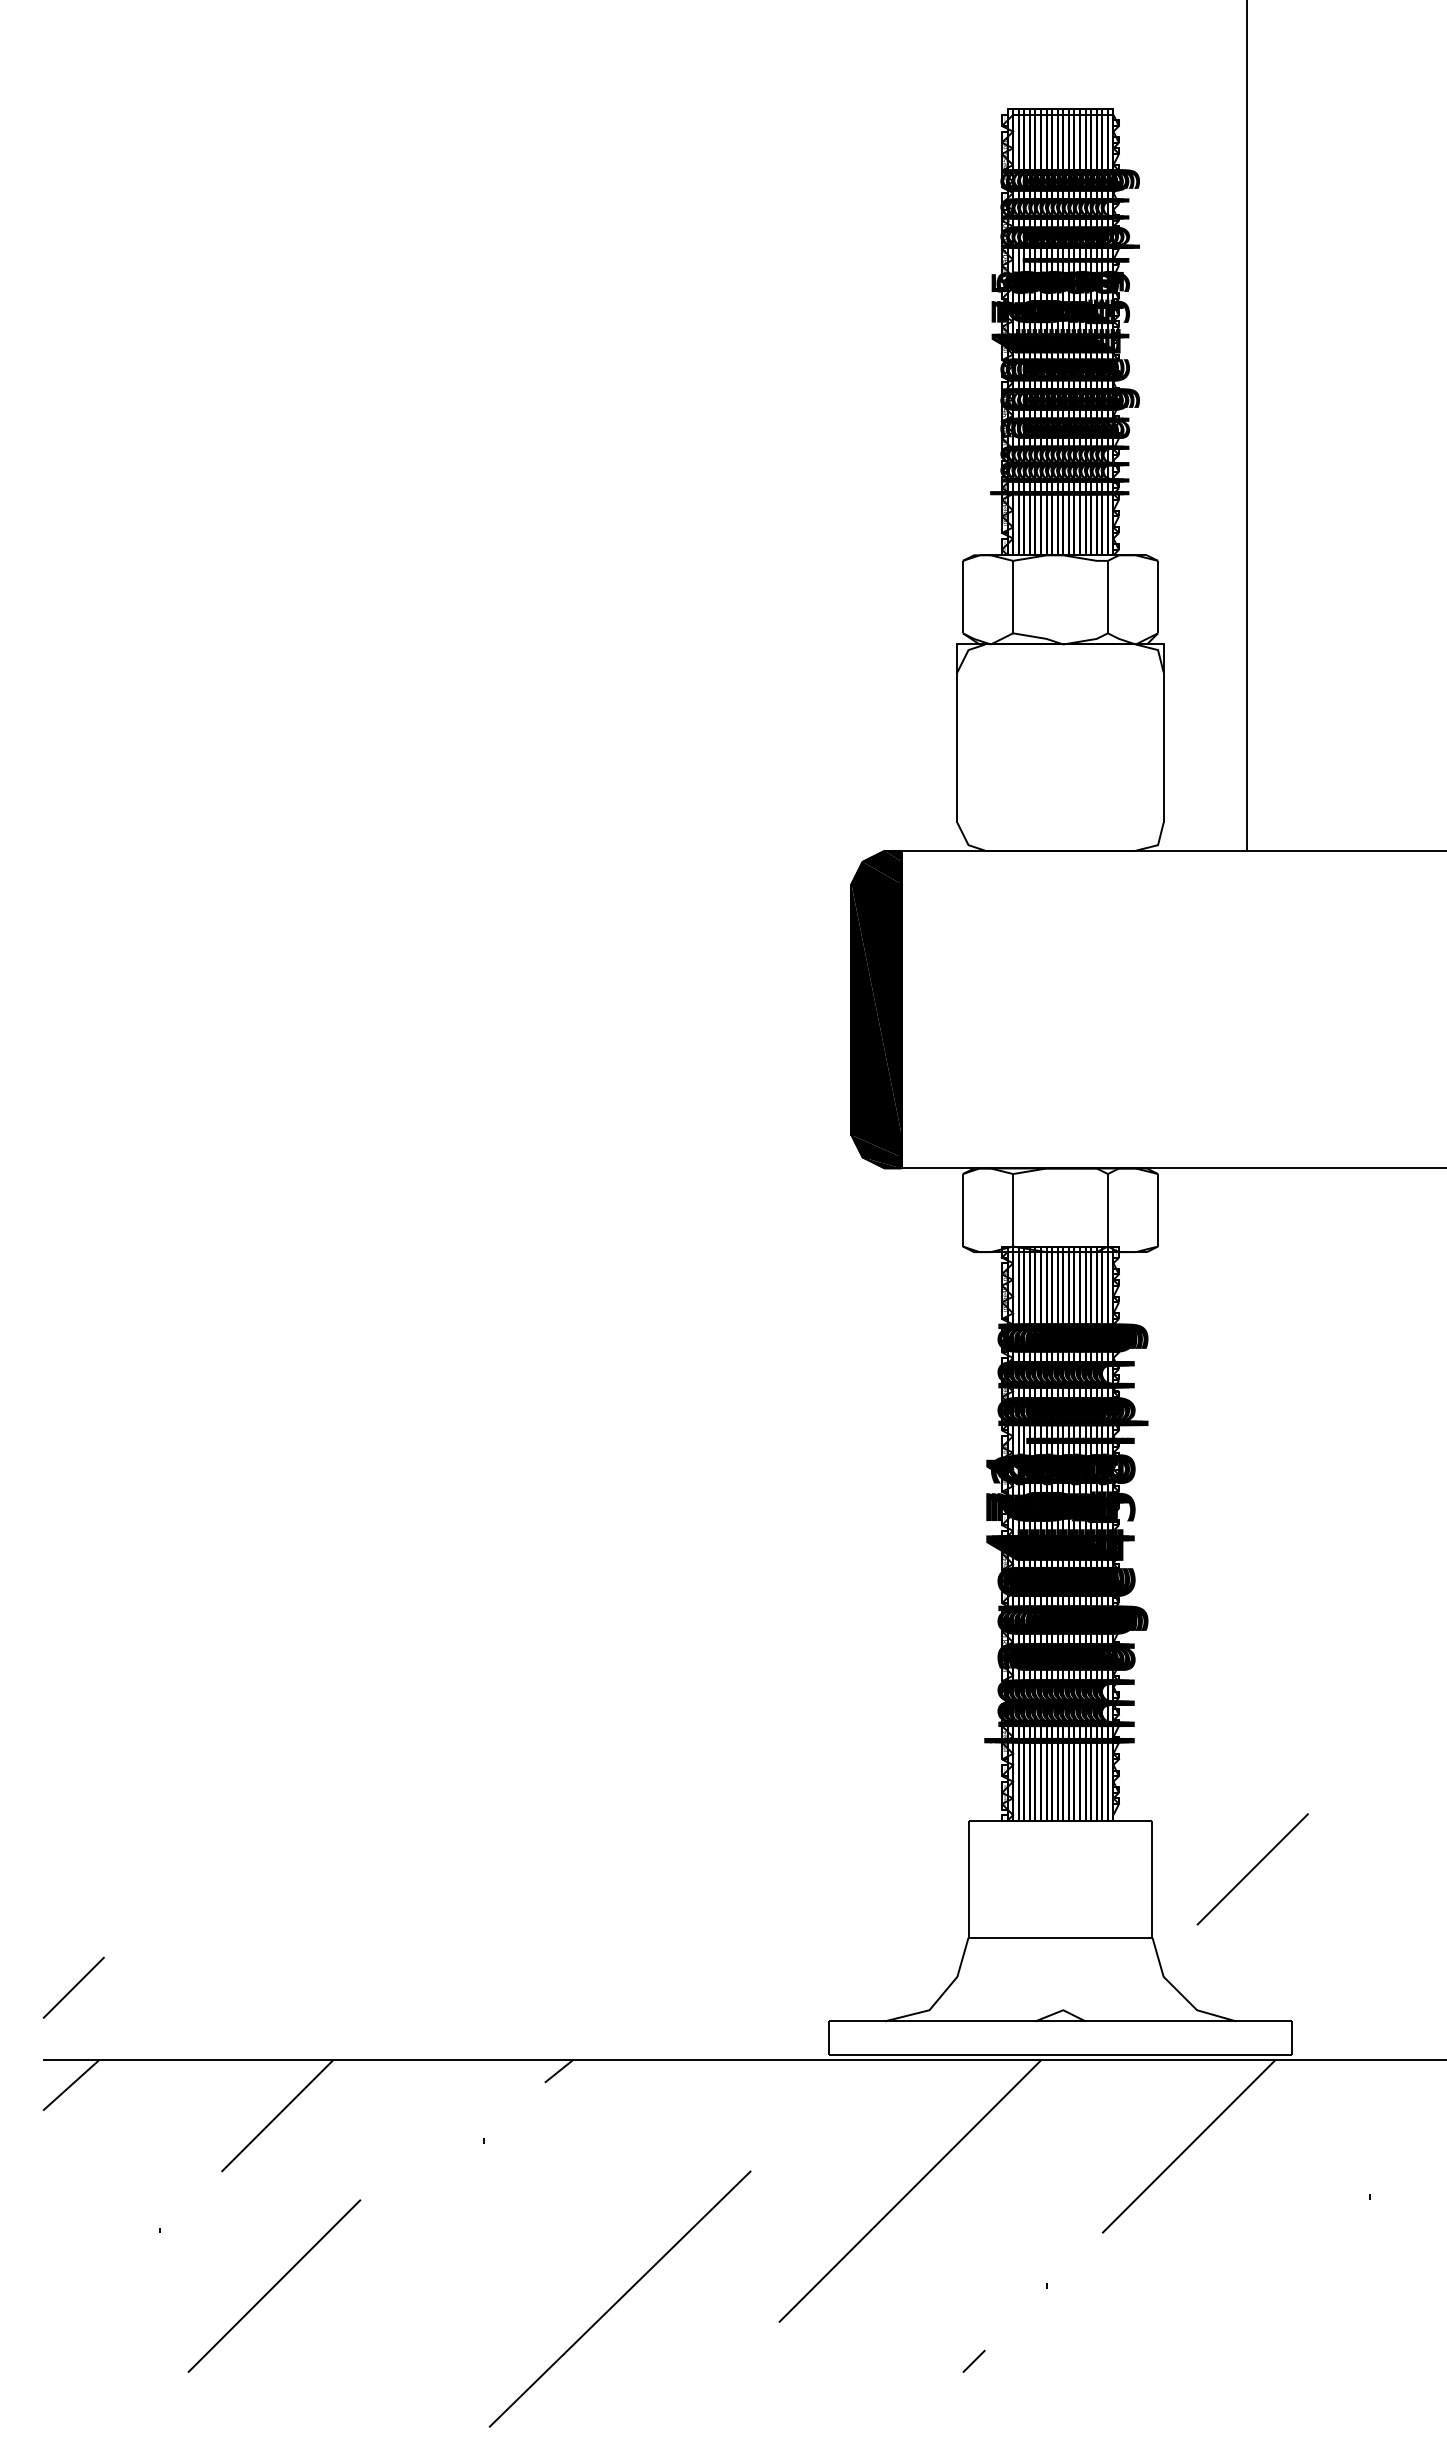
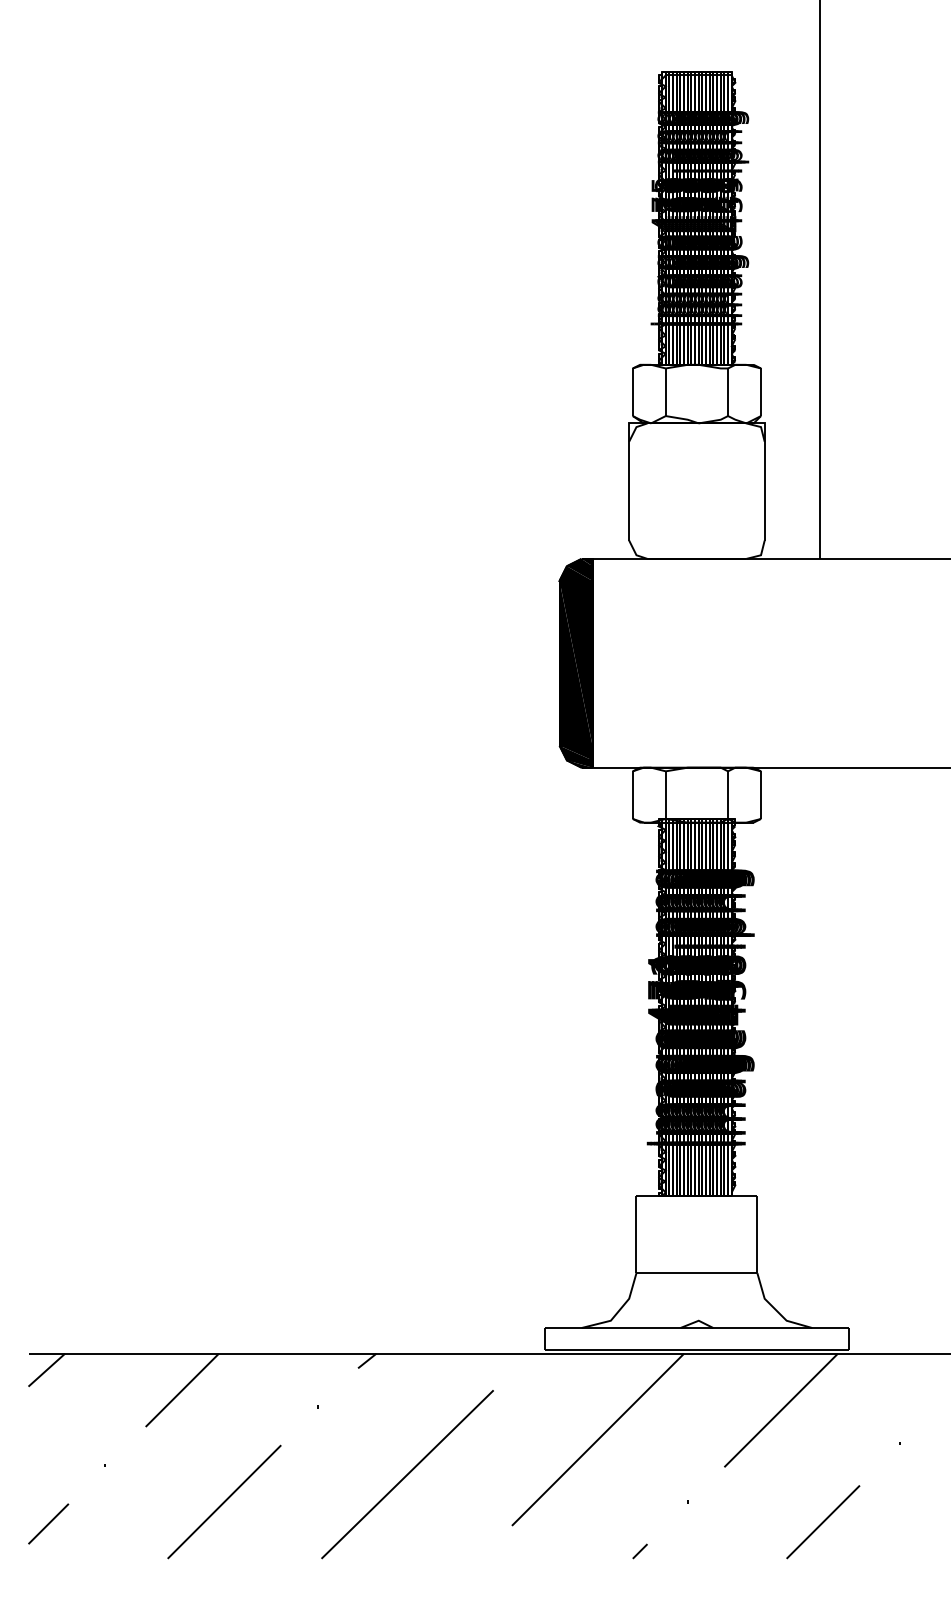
line: (1253, 1869) -> (823, 1522), moved
line: (73, 1987) -> (48, 1523), moved
line: (274, 2285) -> (224, 1501), moved
line: (620, 2299) -> (407, 1474), moved

